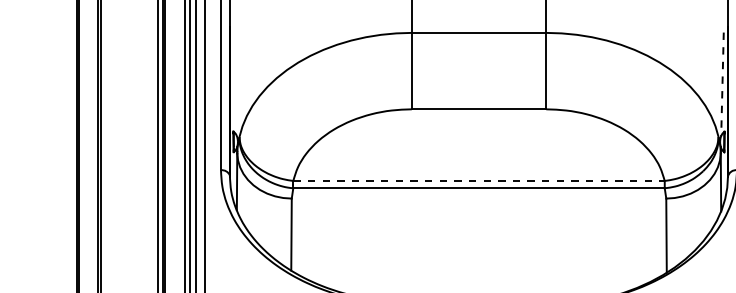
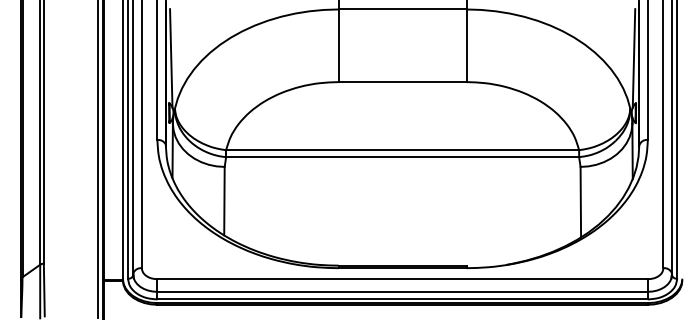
line: (235, 84) -> (171, 58), added
line: (721, 84) -> (633, 58), dashed -> solid
line: (479, 181) -> (403, 150), dashed -> solid

